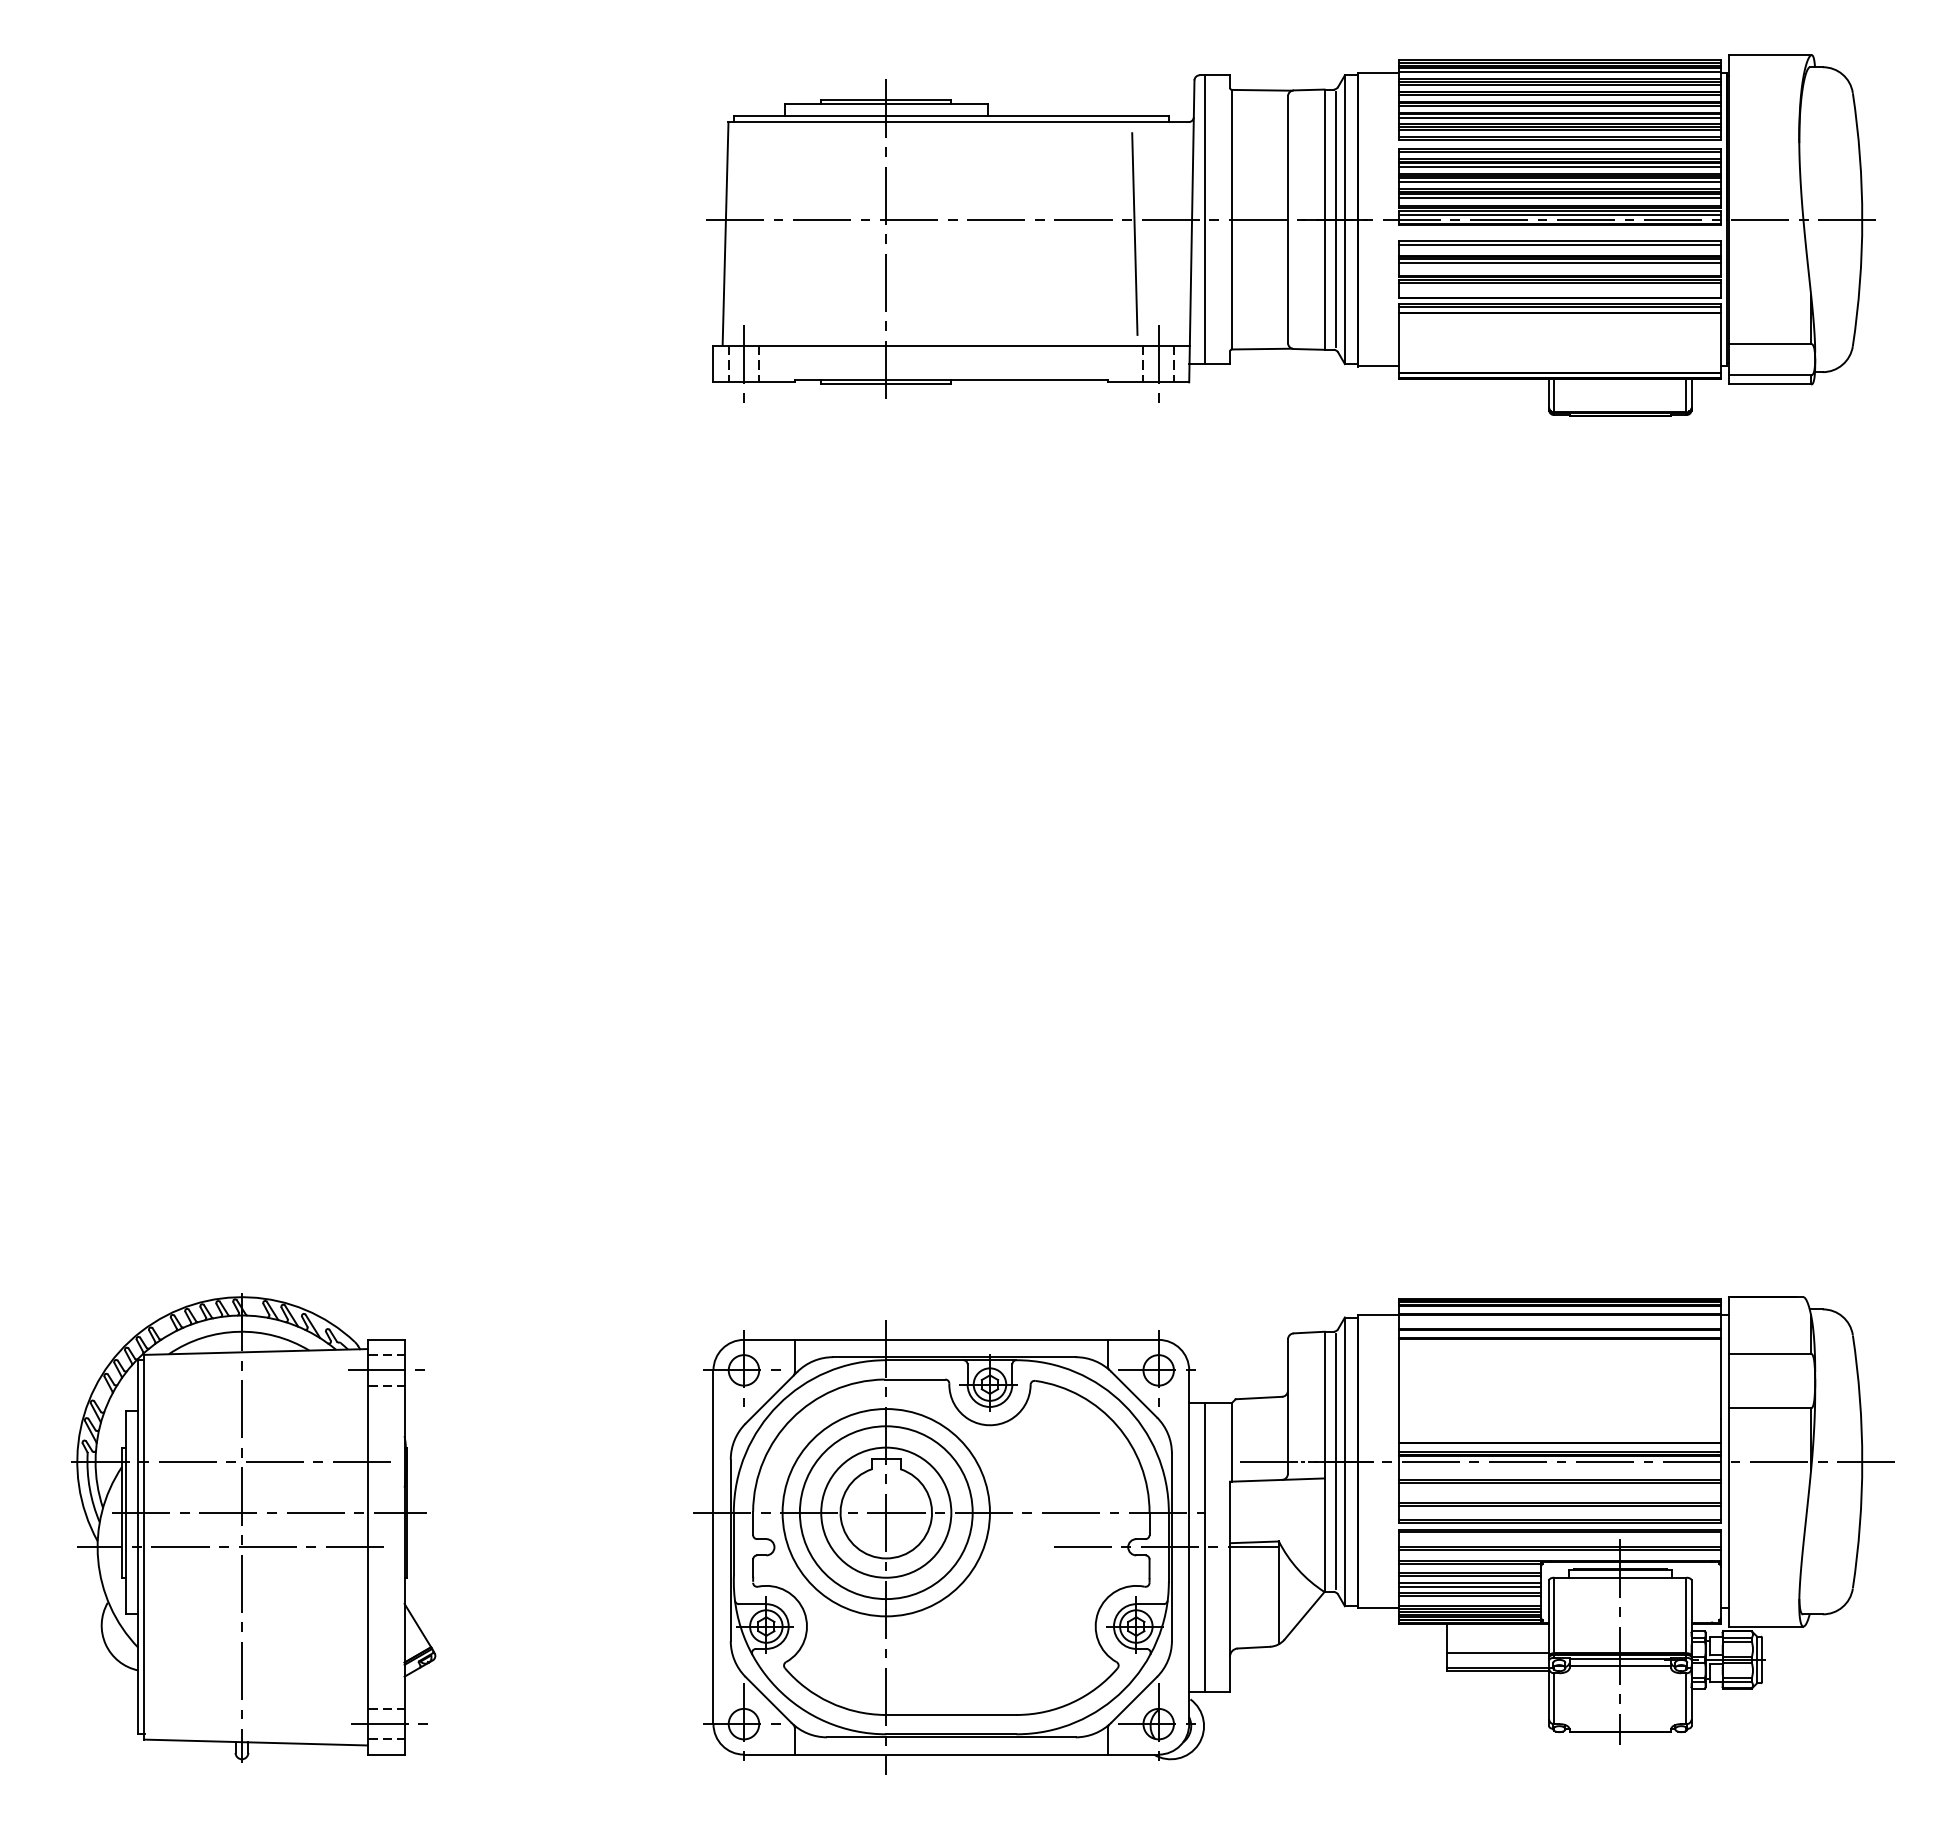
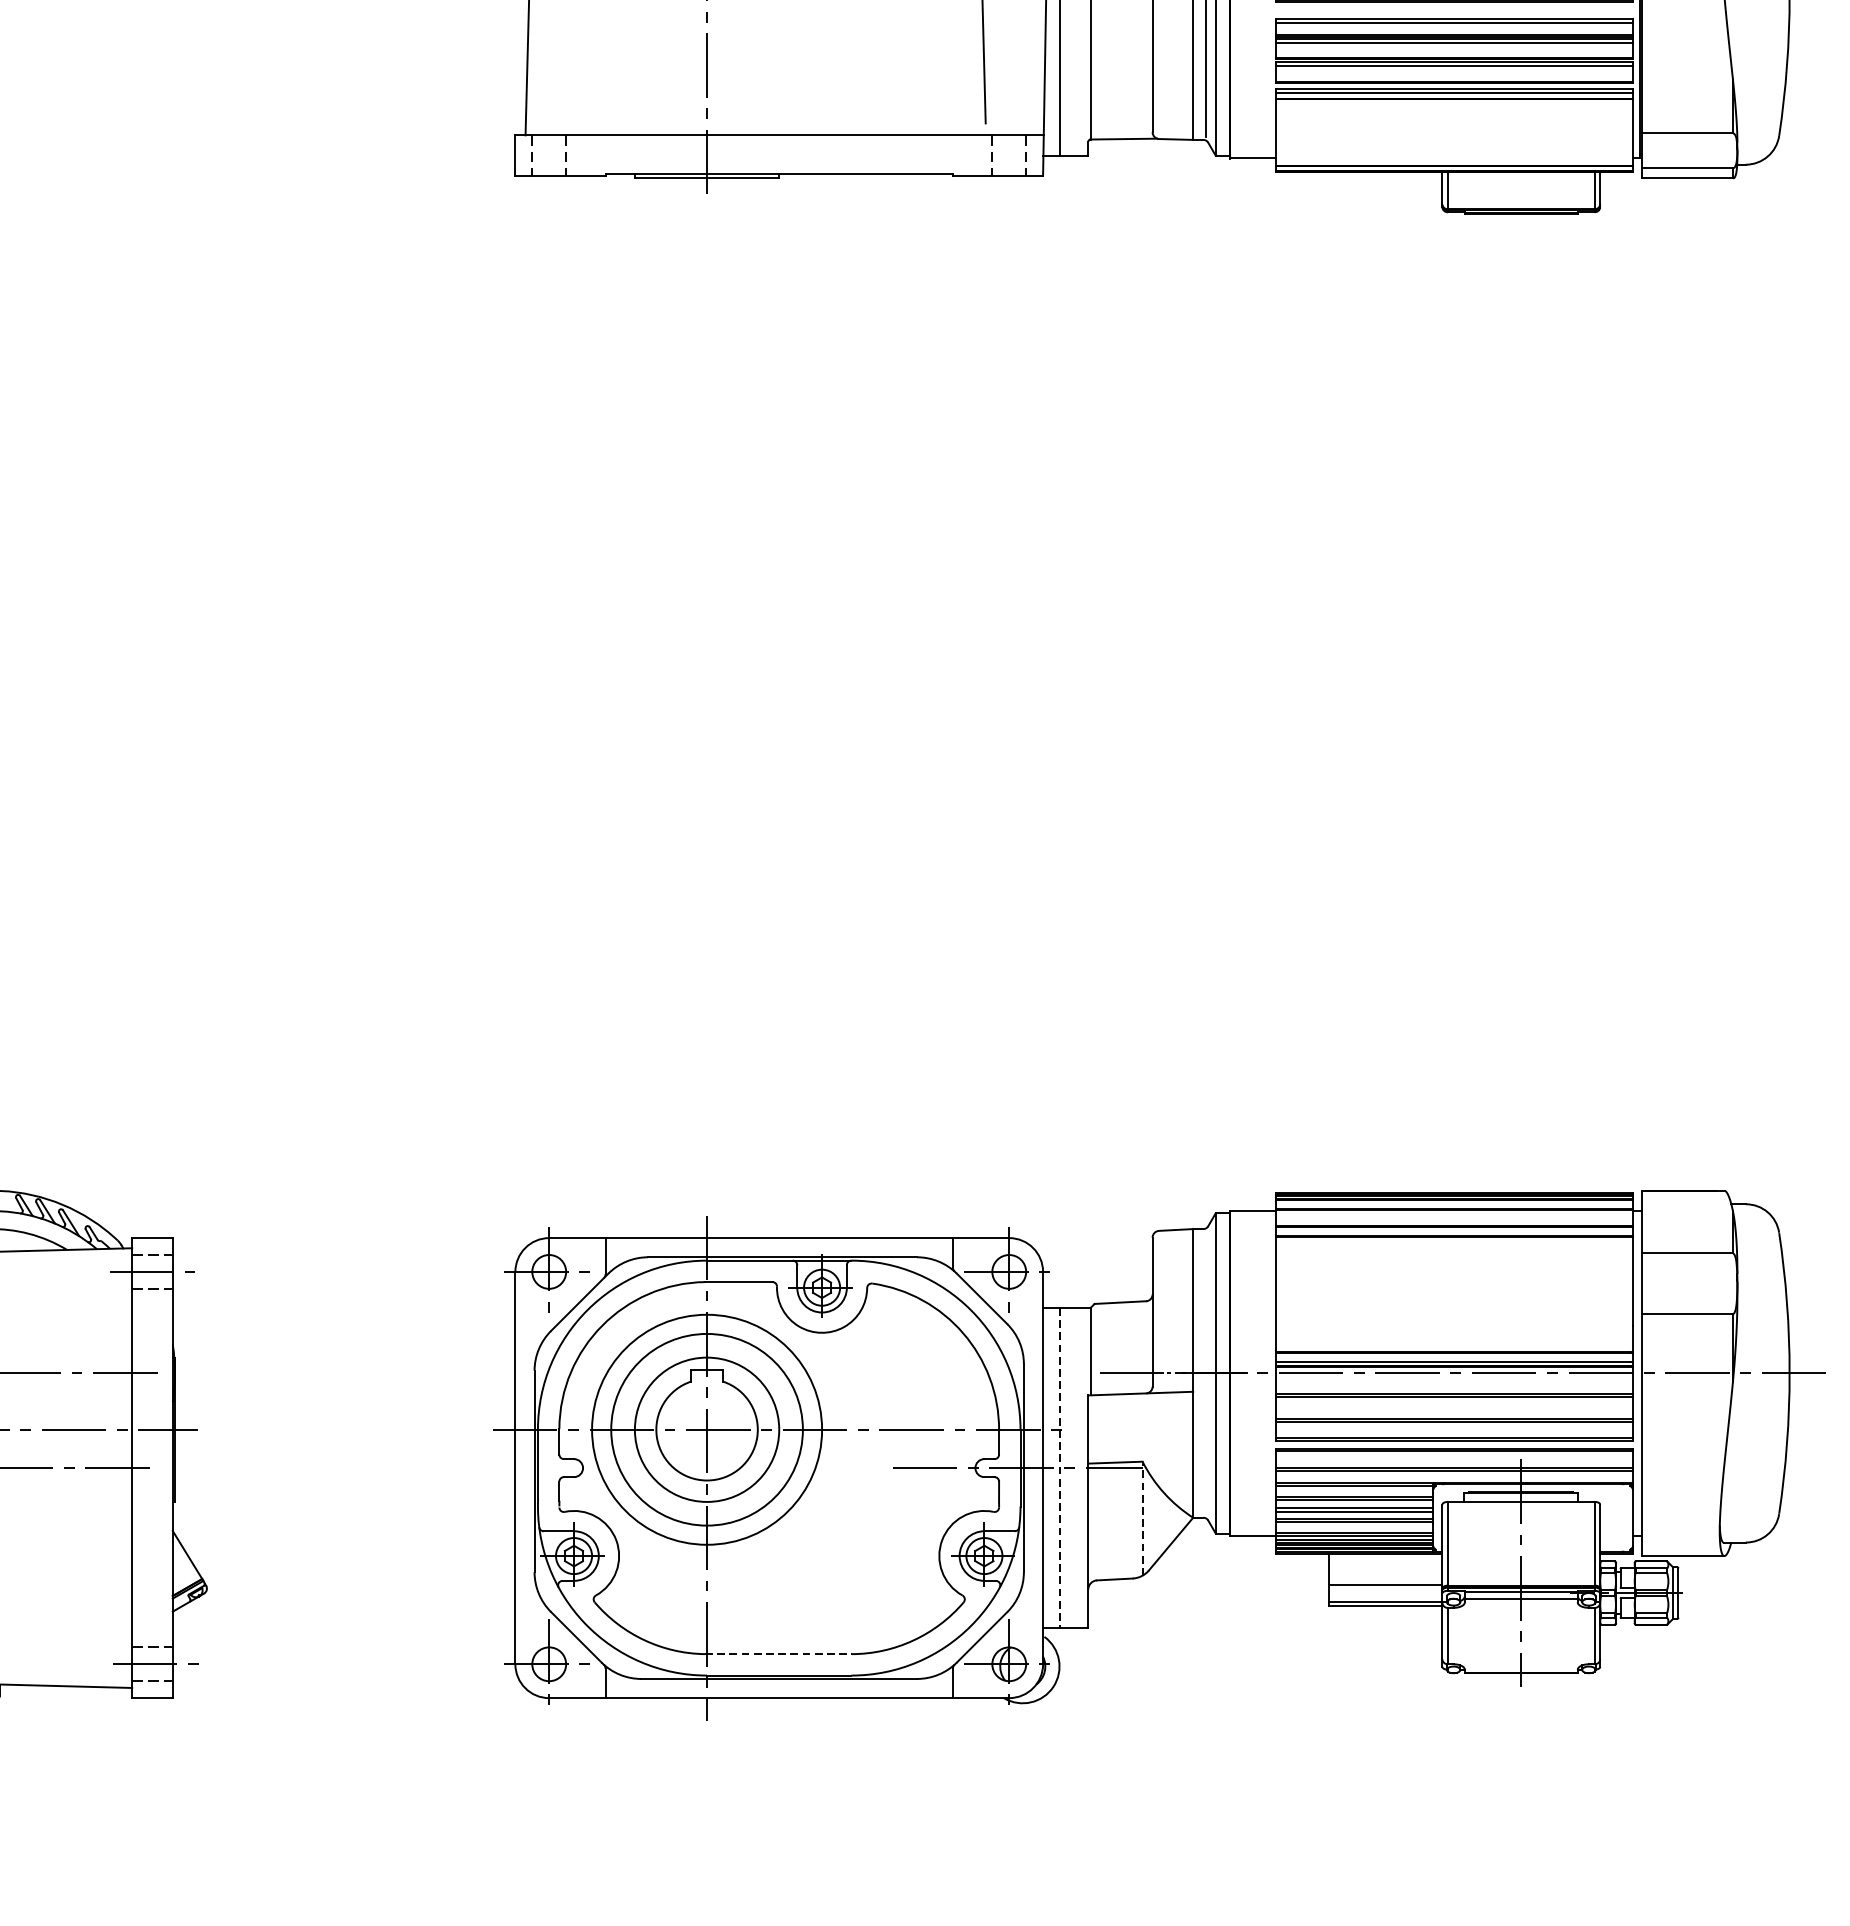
line: (743, 363) -> (548, 155), removed
line: (1158, 363) -> (1009, 155), removed
line: (1336, 1461) -> (1206, 1372), removed
line: (1204, 1547) -> (1060, 1468), solid -> dashed
line: (1278, 1592) -> (1142, 1518), solid -> dashed
line: (951, 1714) -> (779, 1653), solid -> dashed

